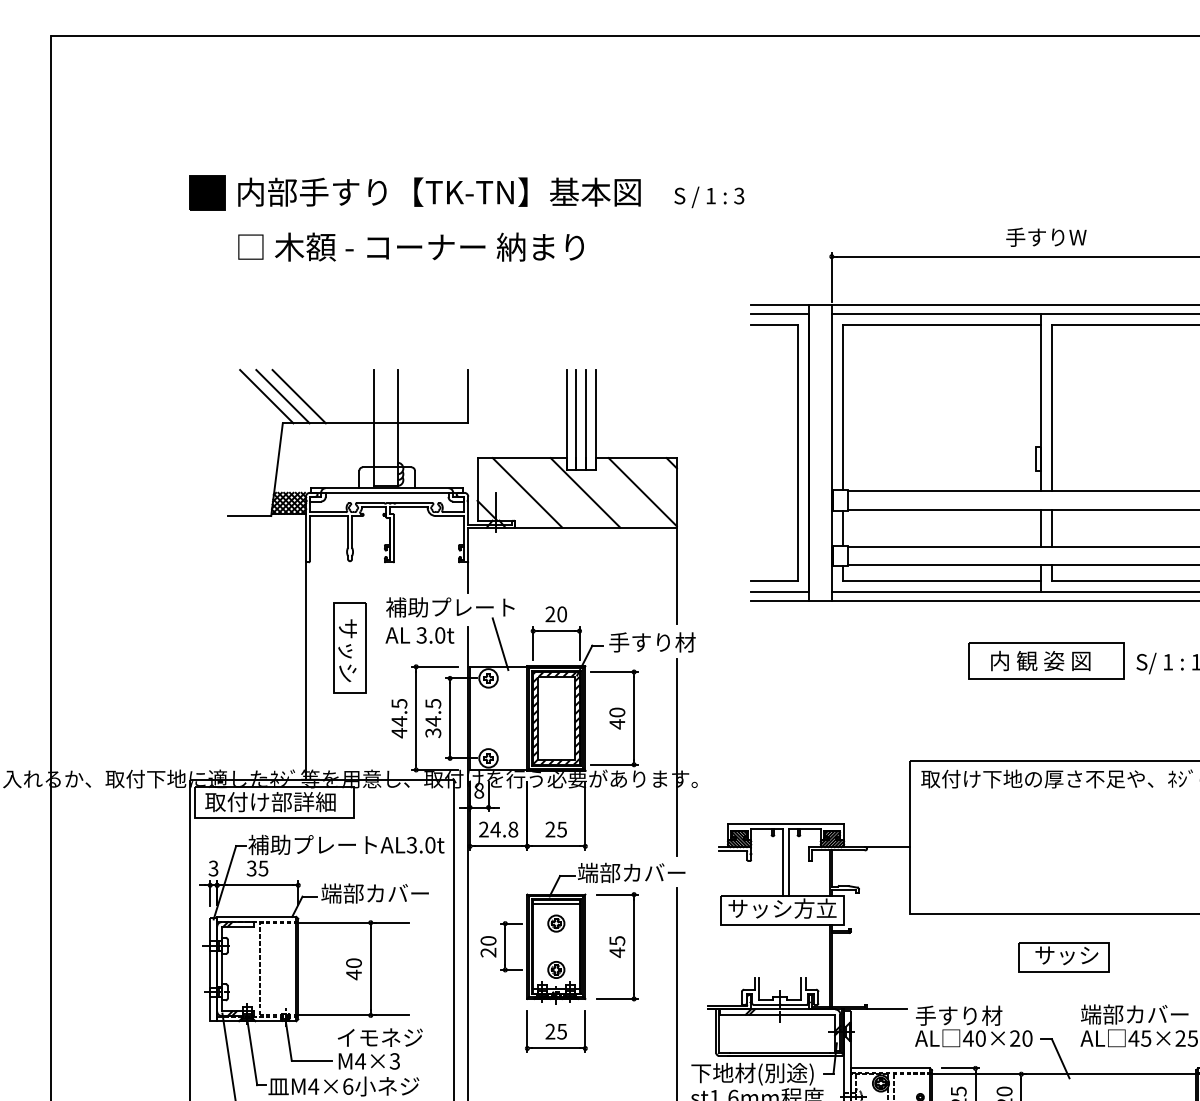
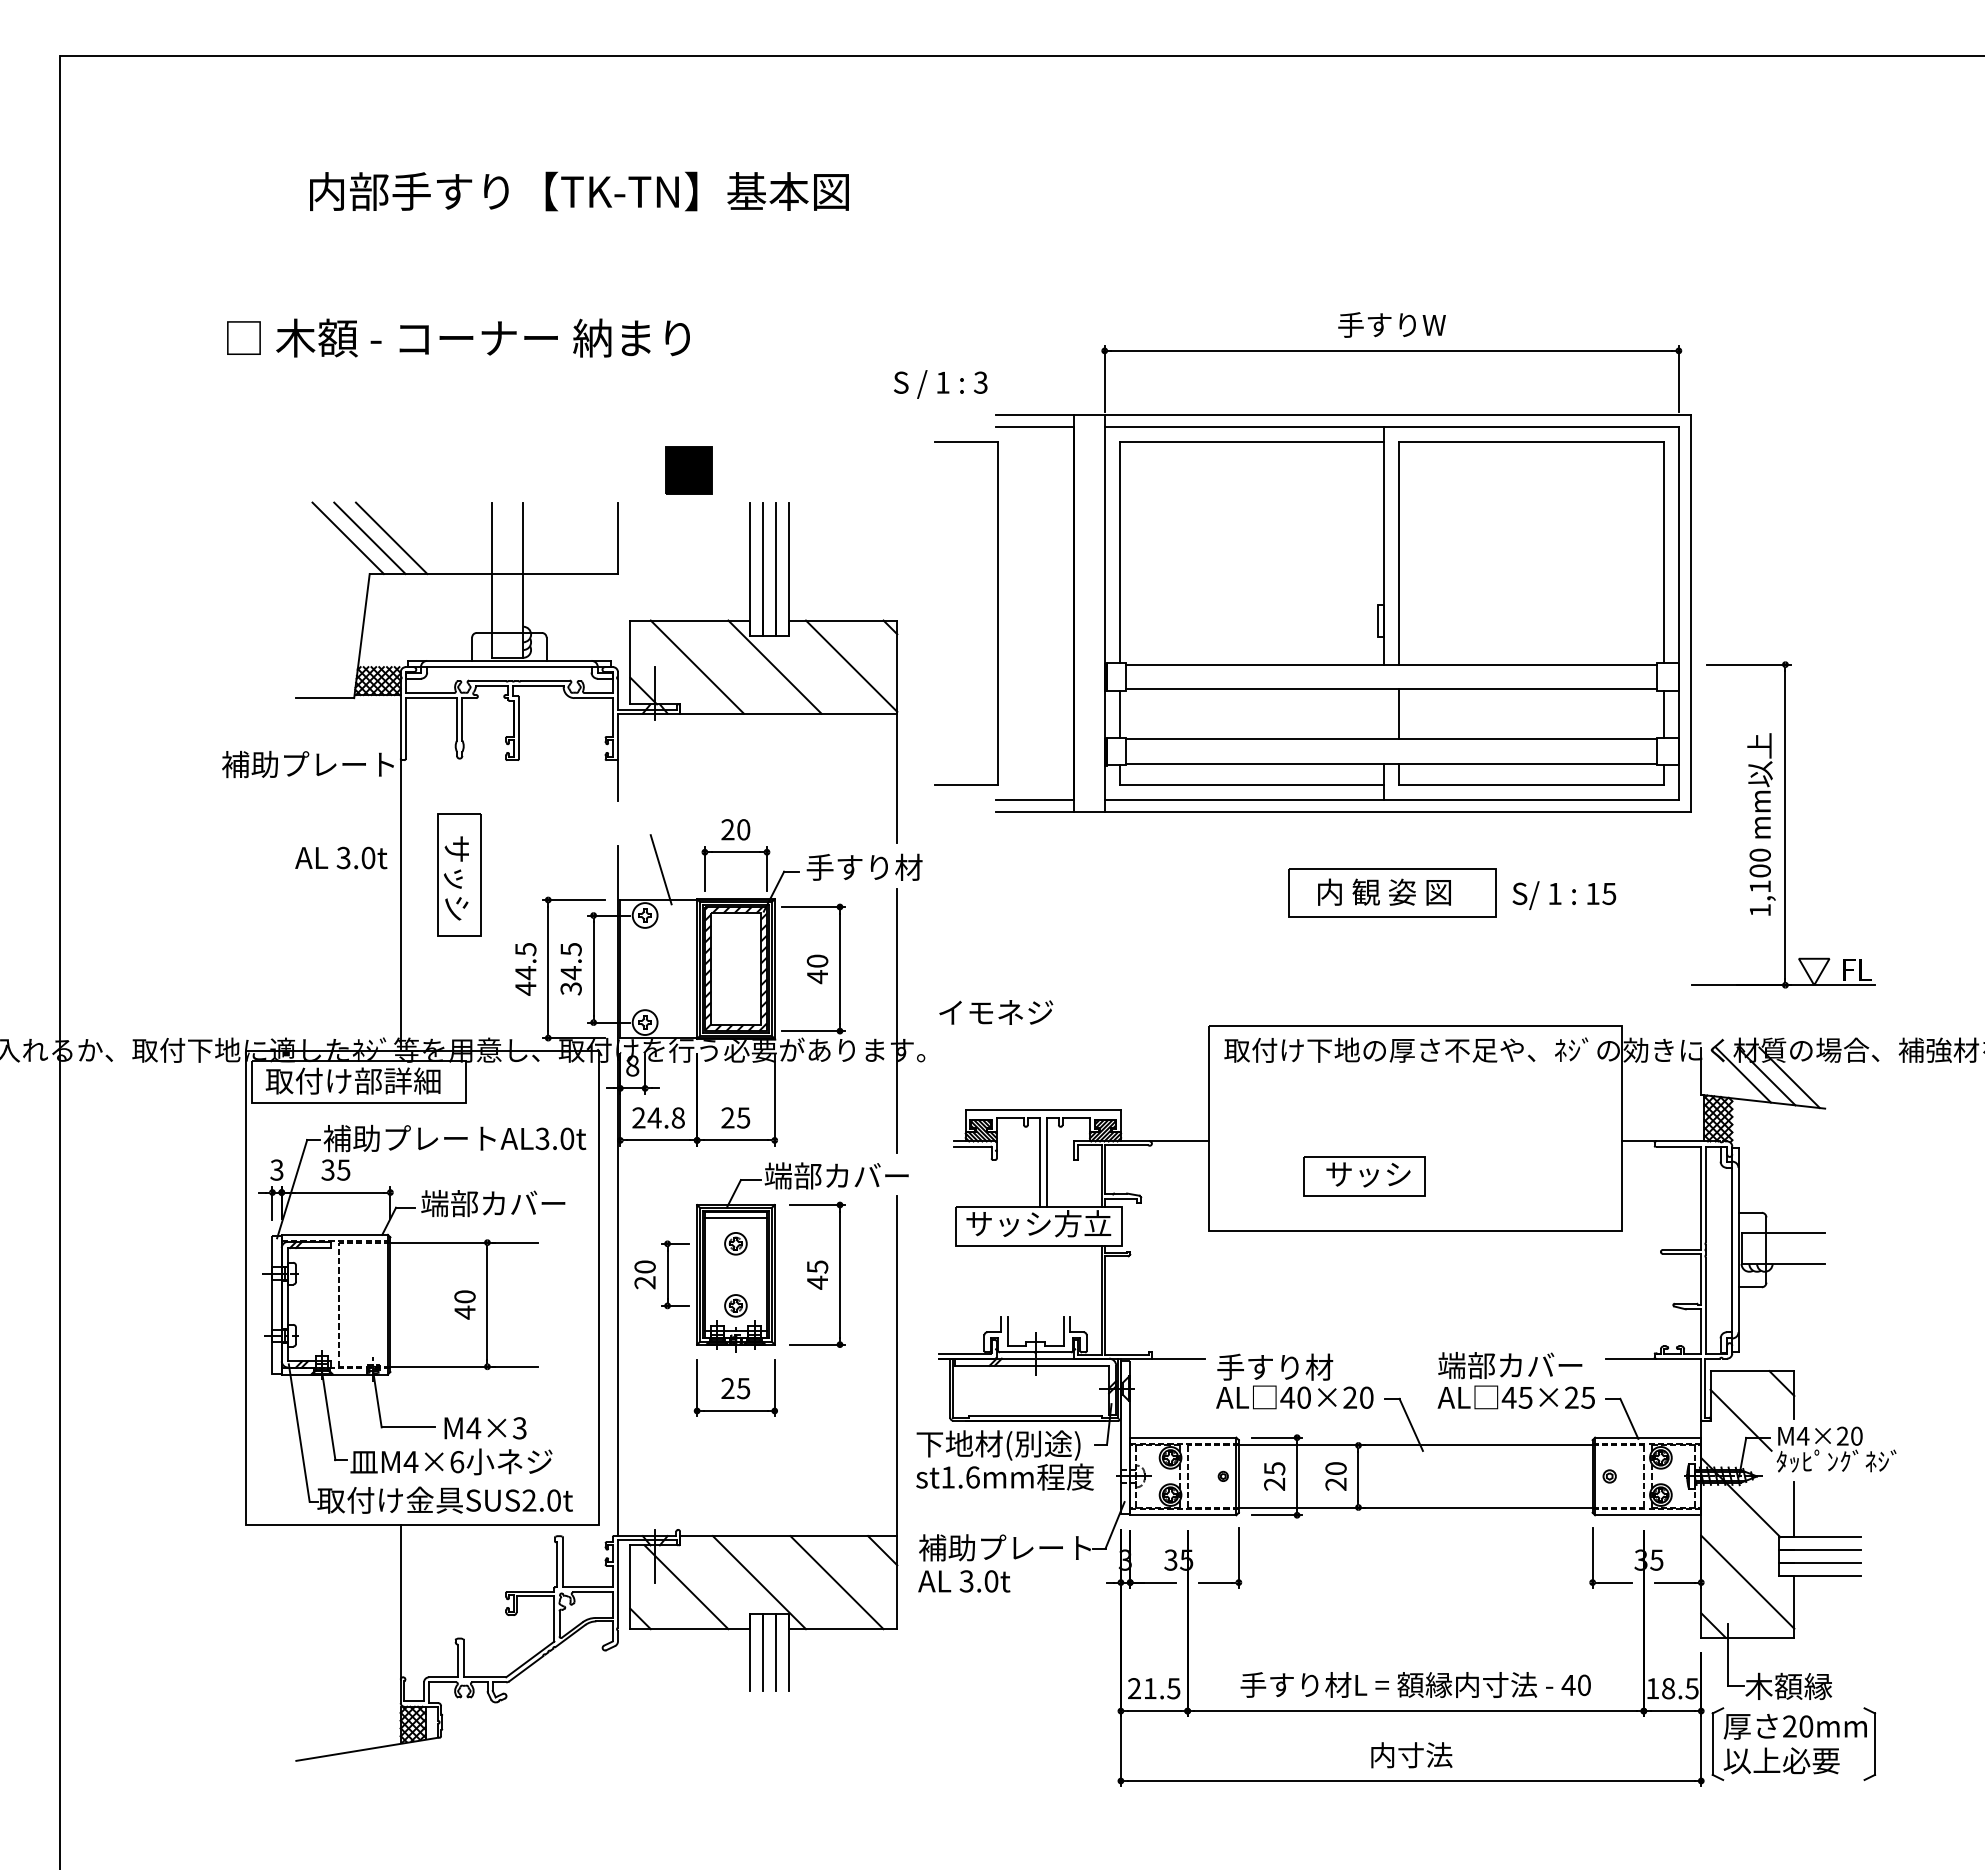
part: (207, 192) -> (688, 470), moved
text: (439, 192) -> (579, 191), moved
text: (709, 197) -> (940, 384), moved
text: (411, 246) -> (458, 337), moved
part: (797, 452) -> (997, 613), moved
line: (1040, 528) -> (1384, 714), removed
text: (449, 607) -> (307, 764), moved
text: (420, 635) -> (341, 857), moved
part: (1063, 956) -> (1364, 1176), moved
text: (380, 1037) -> (996, 1012), moved

